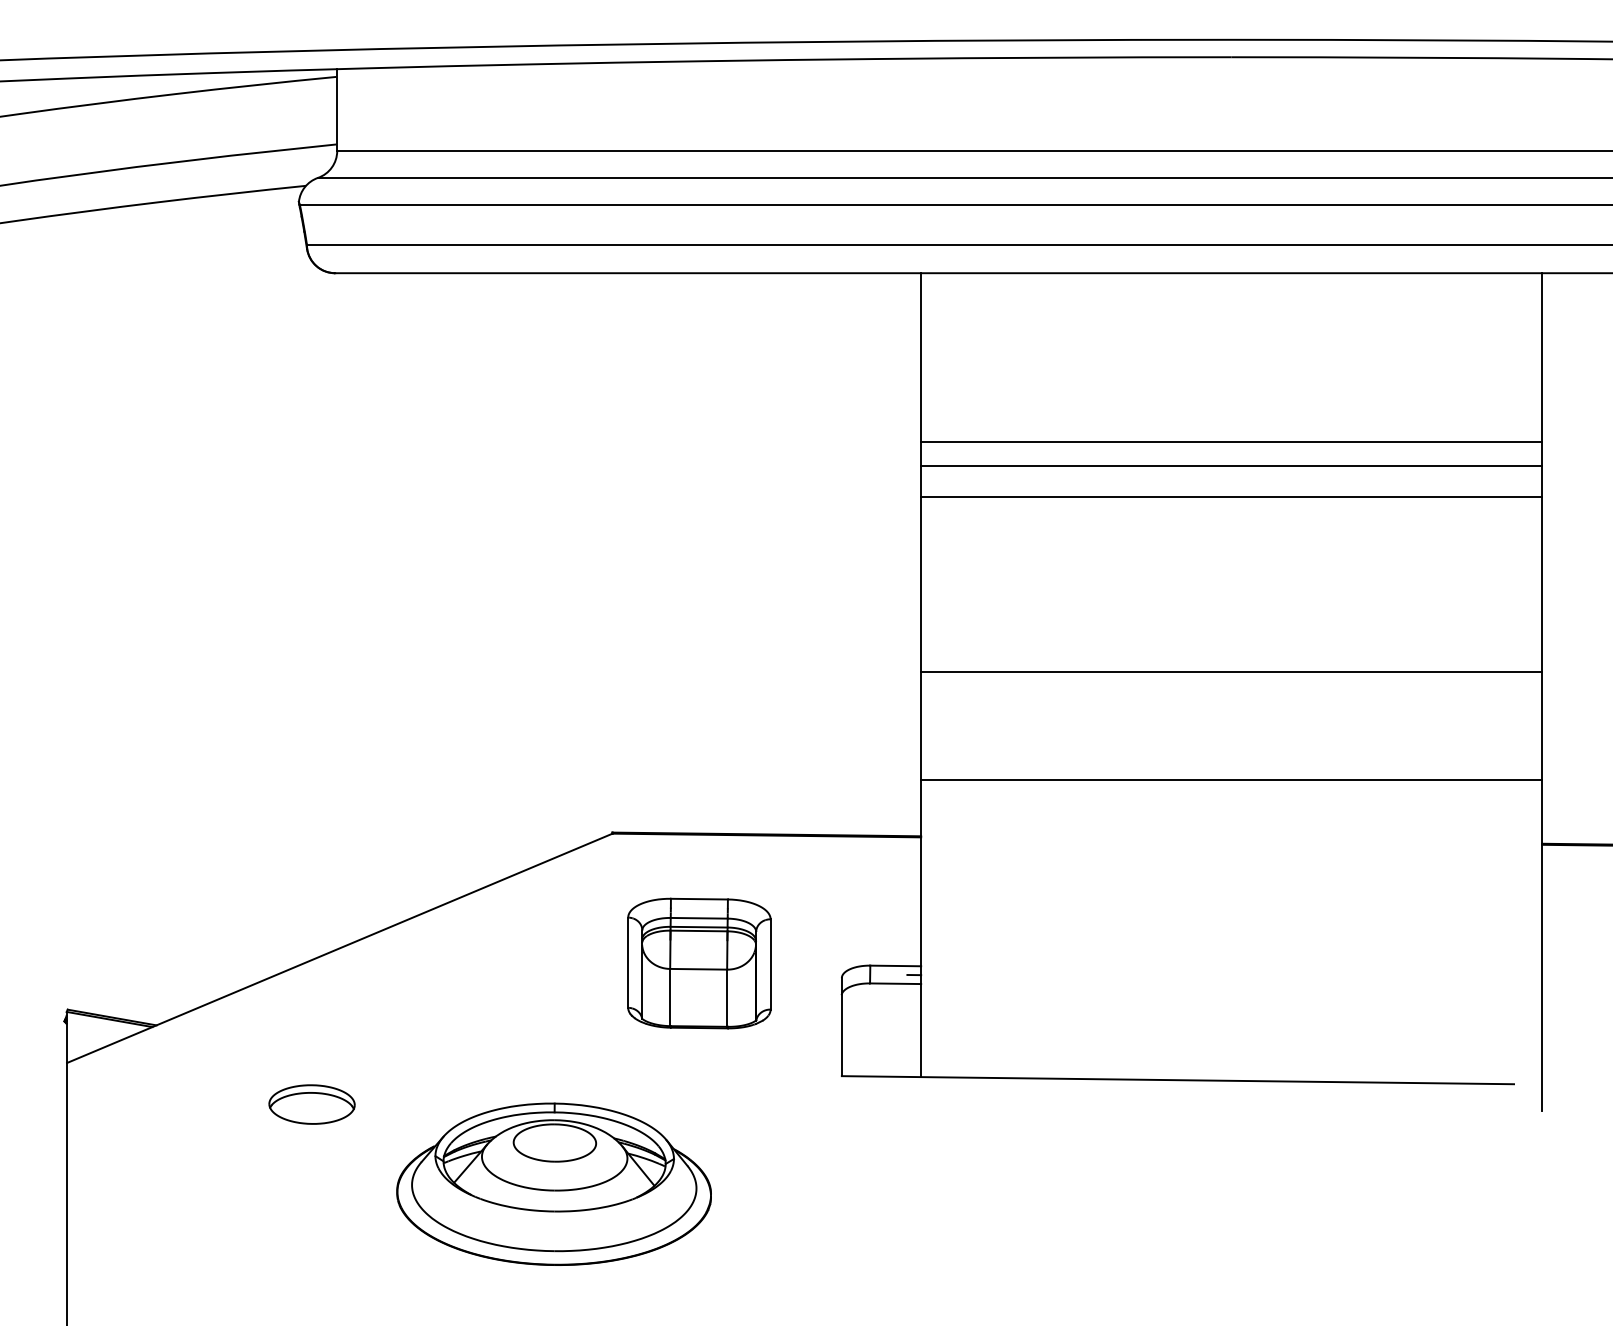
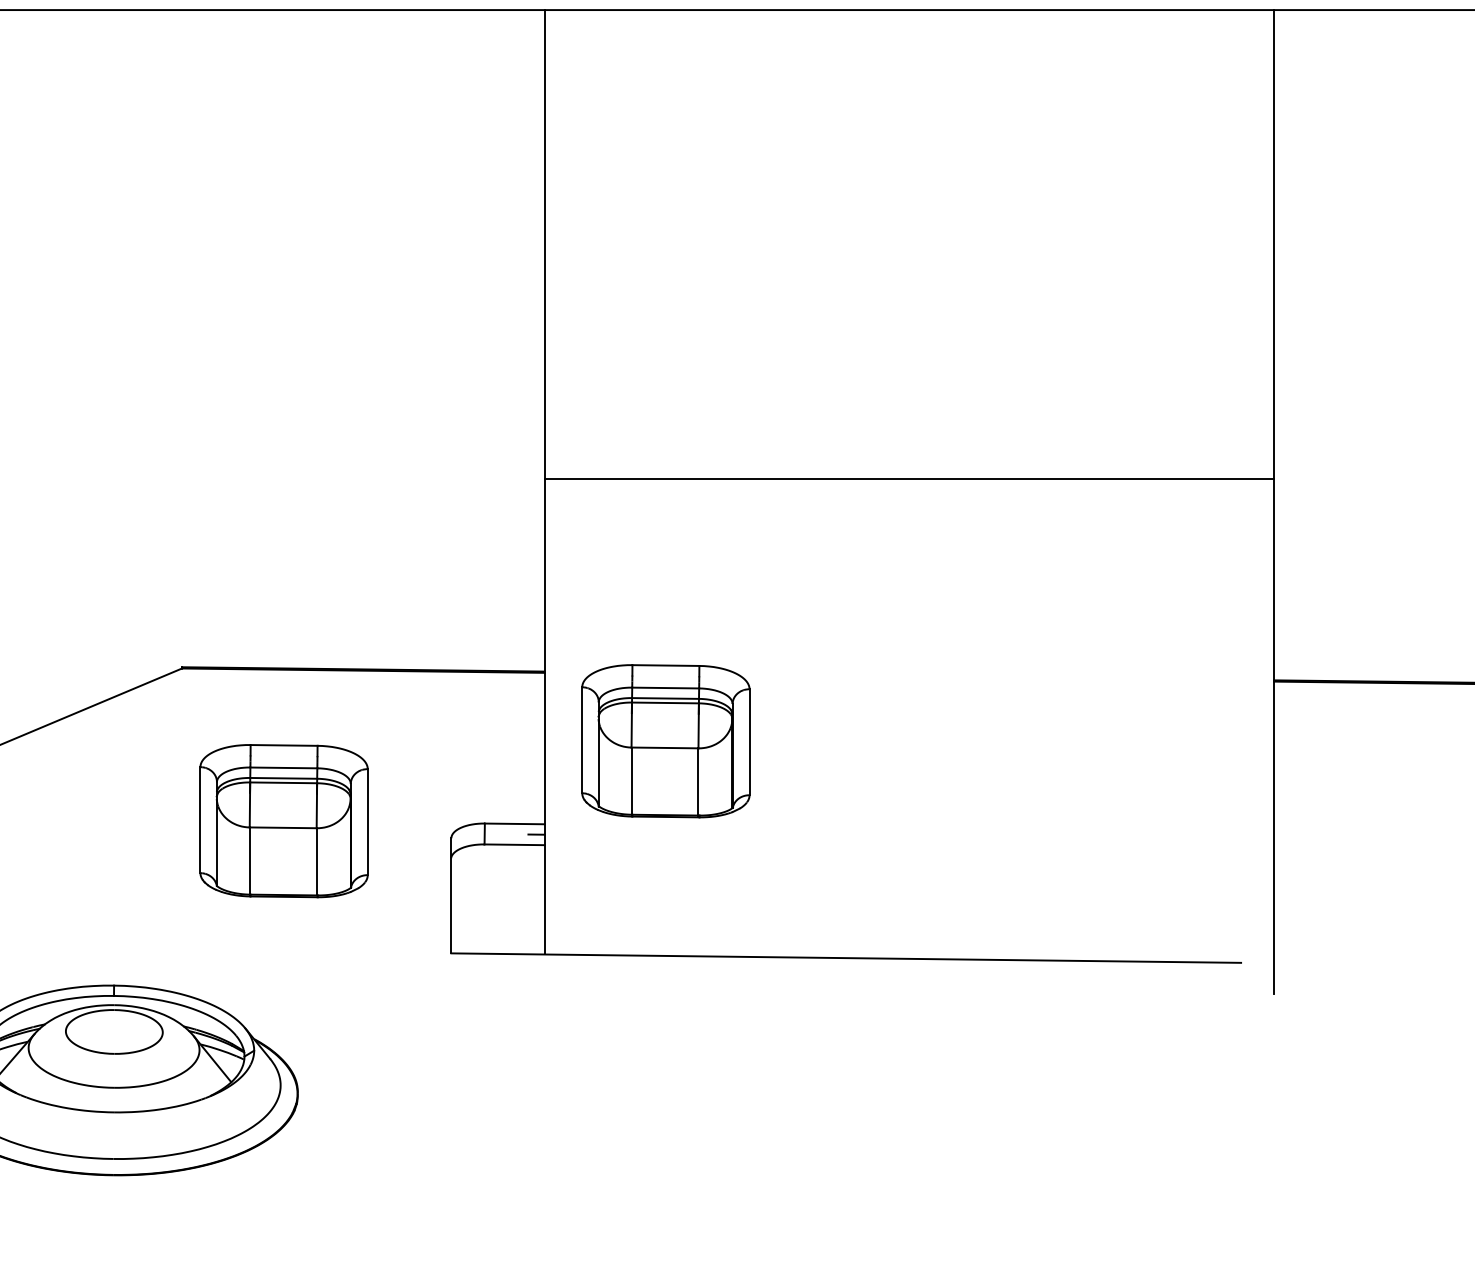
line: (1231, 441) -> (909, 207), removed
line: (1231, 465) -> (909, 235), removed
line: (1231, 496) -> (909, 272), removed
line: (1231, 780) -> (909, 606), removed
part: (1024, 895) -> (666, 741), added

